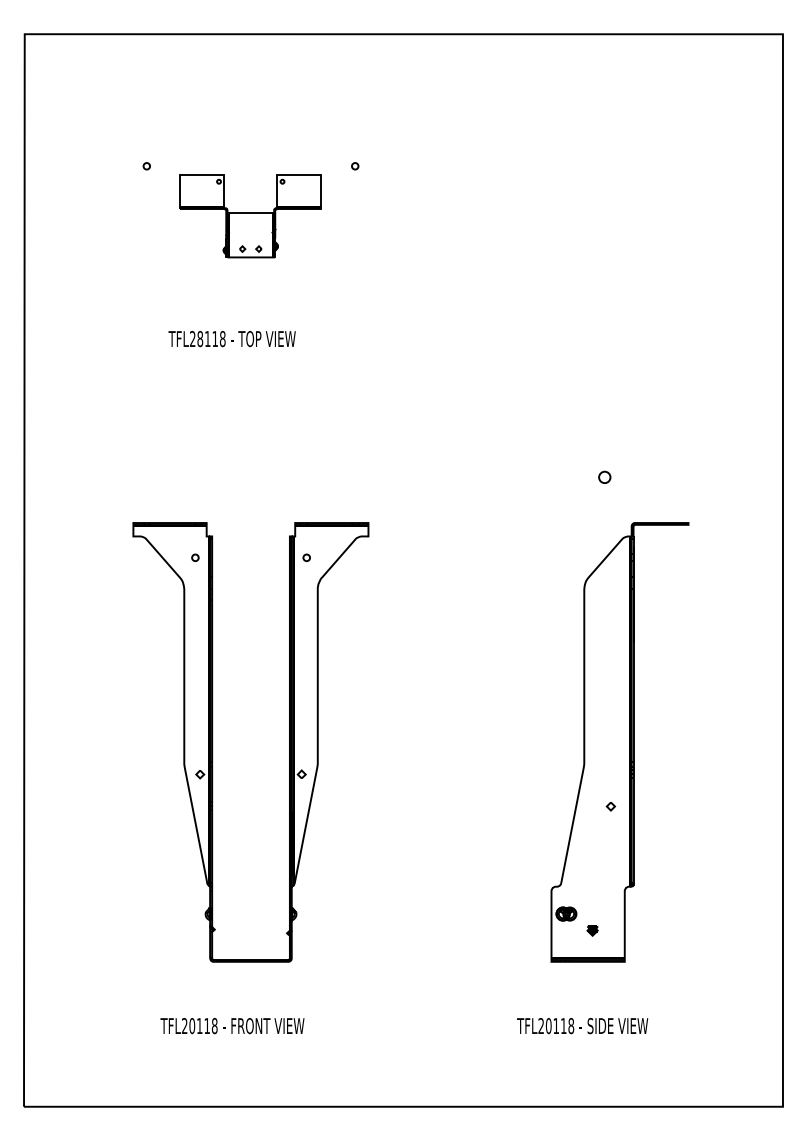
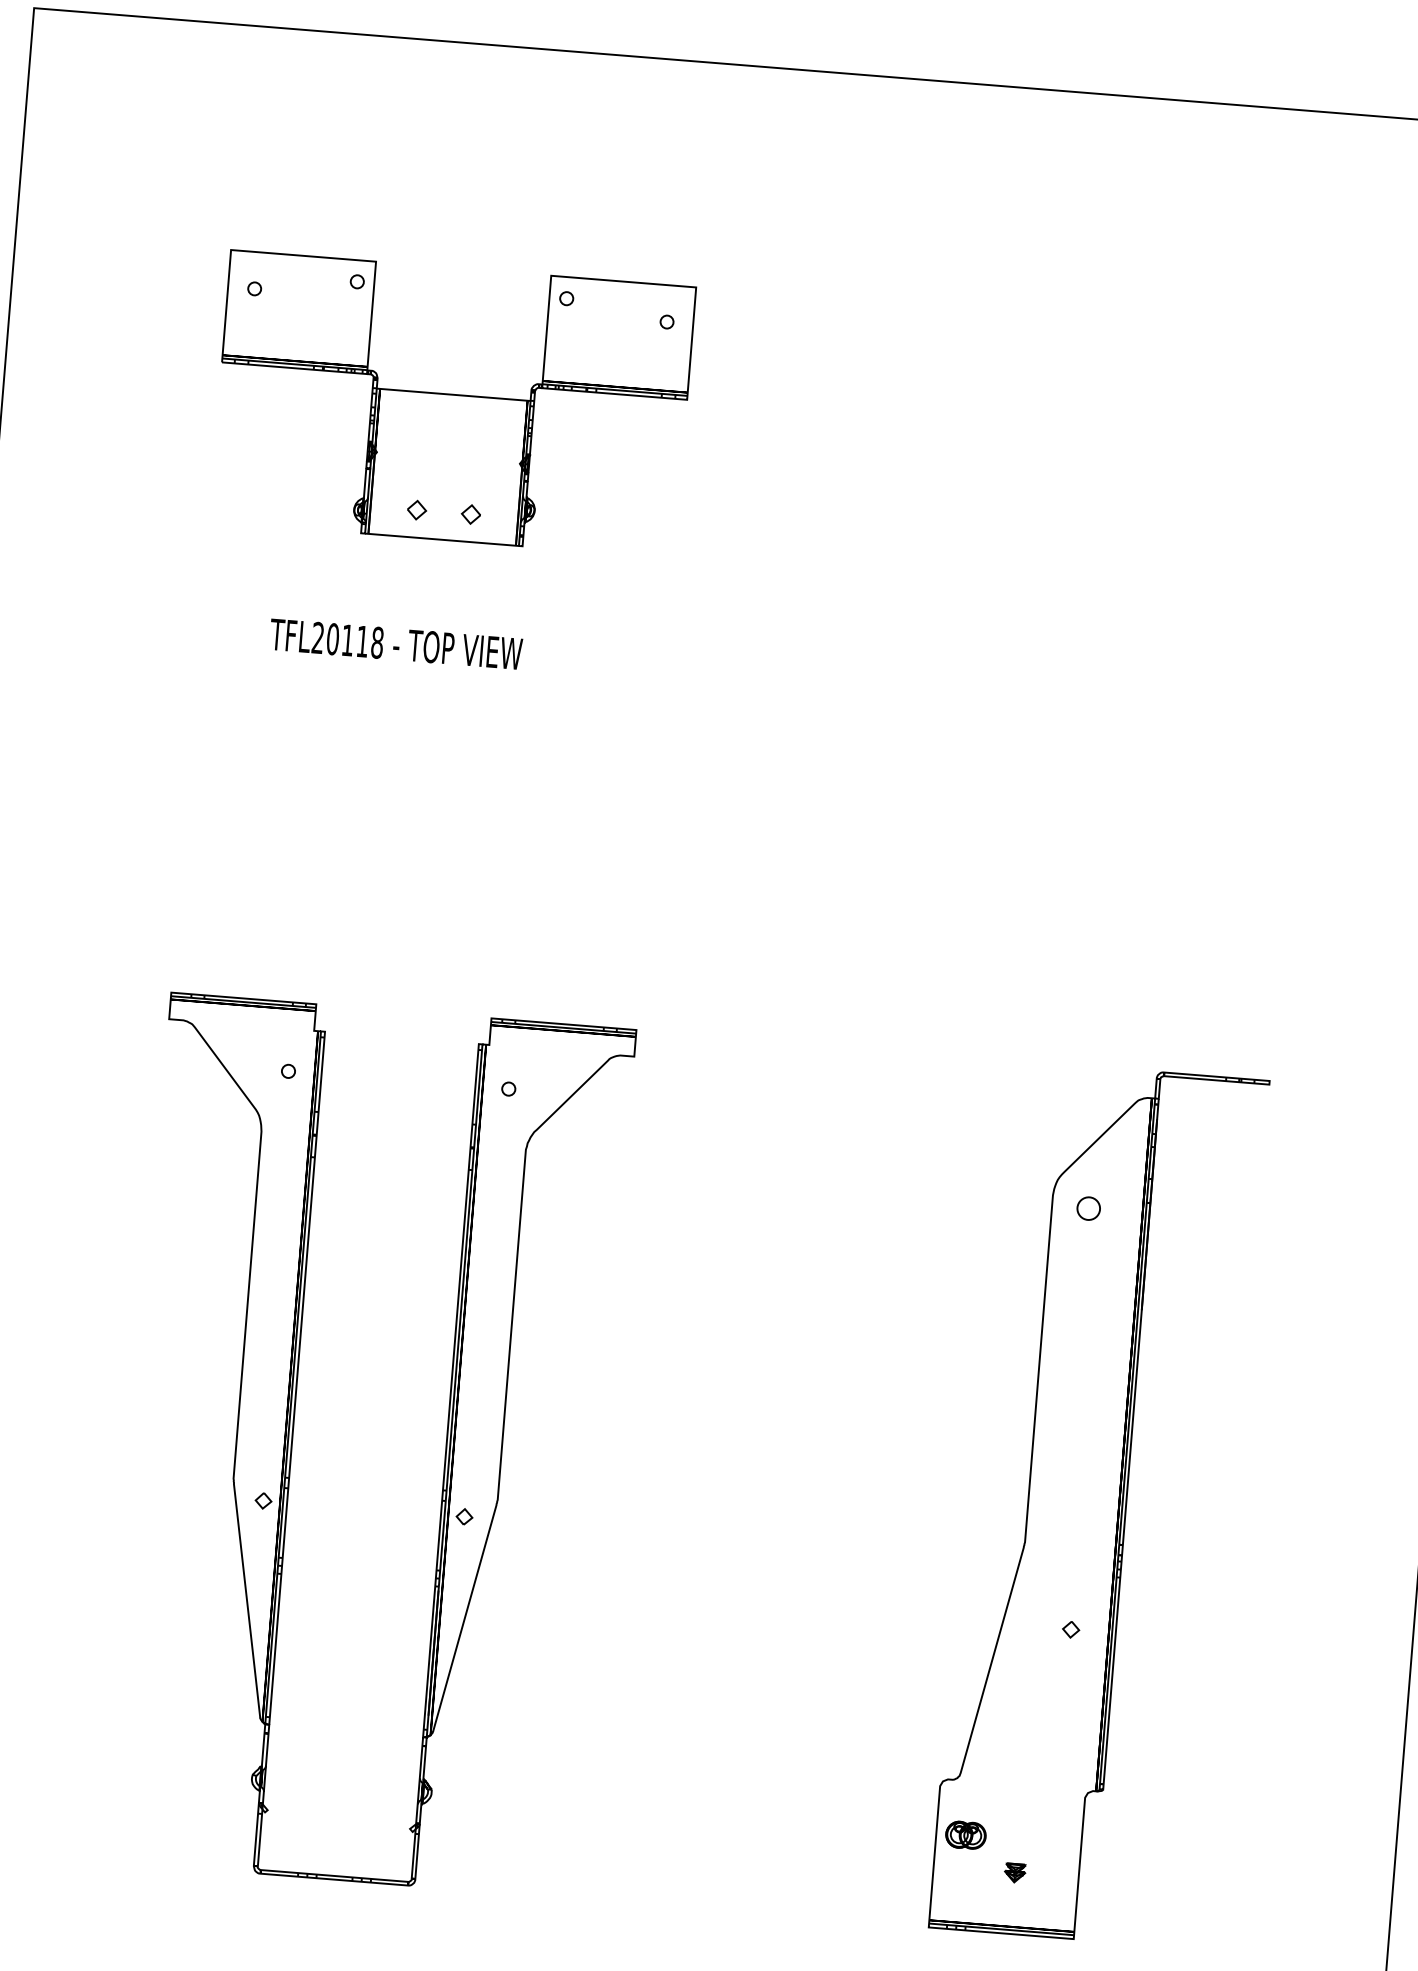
part: (250, 216) -> (451, 404), size x1.67
text: (200, 338) -> (333, 638), TFL28118 -> TFL20118
circle: (604, 476) -> (1088, 1206), moved

